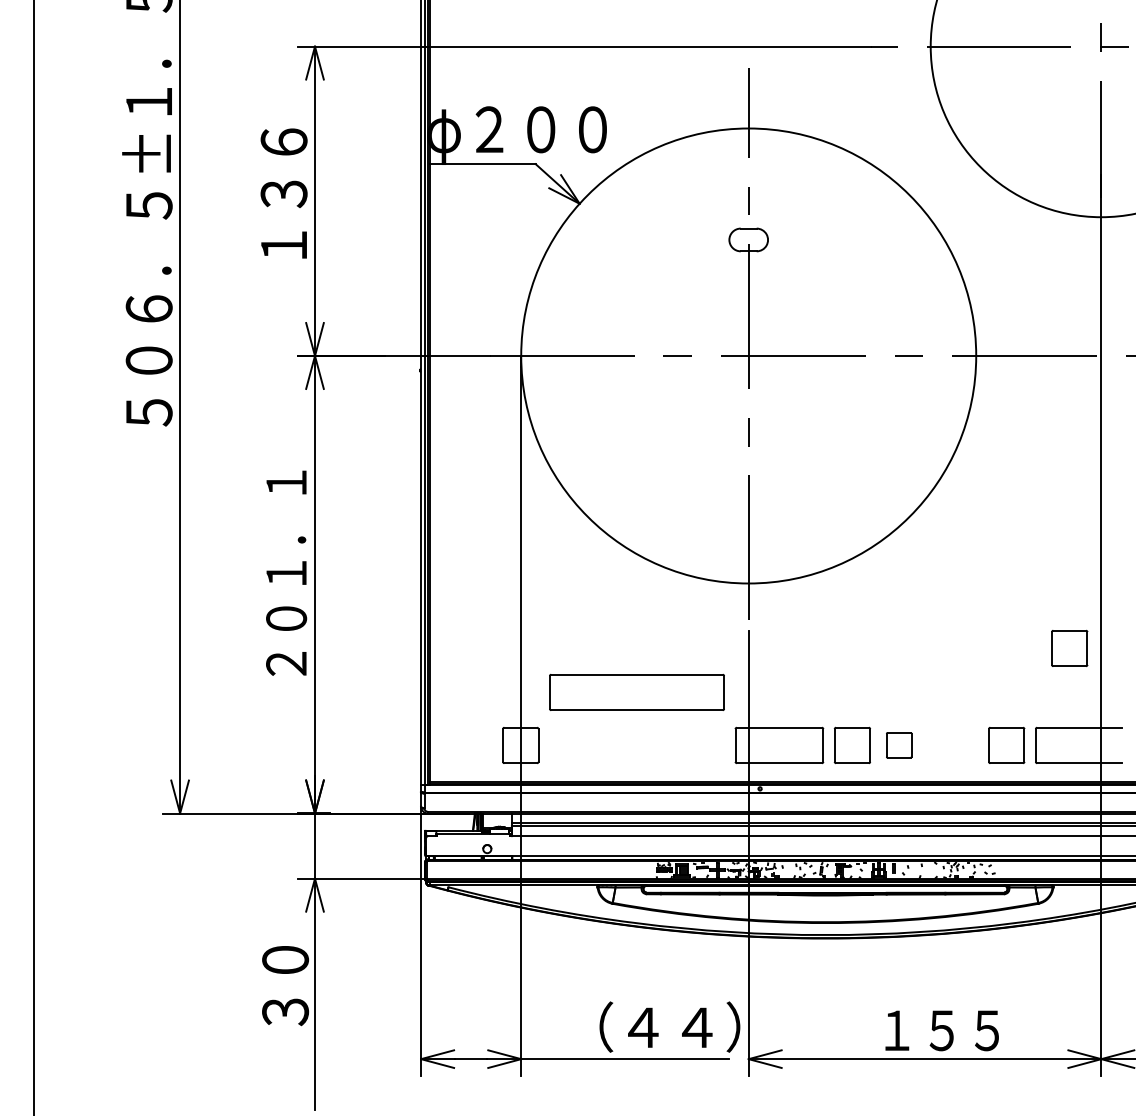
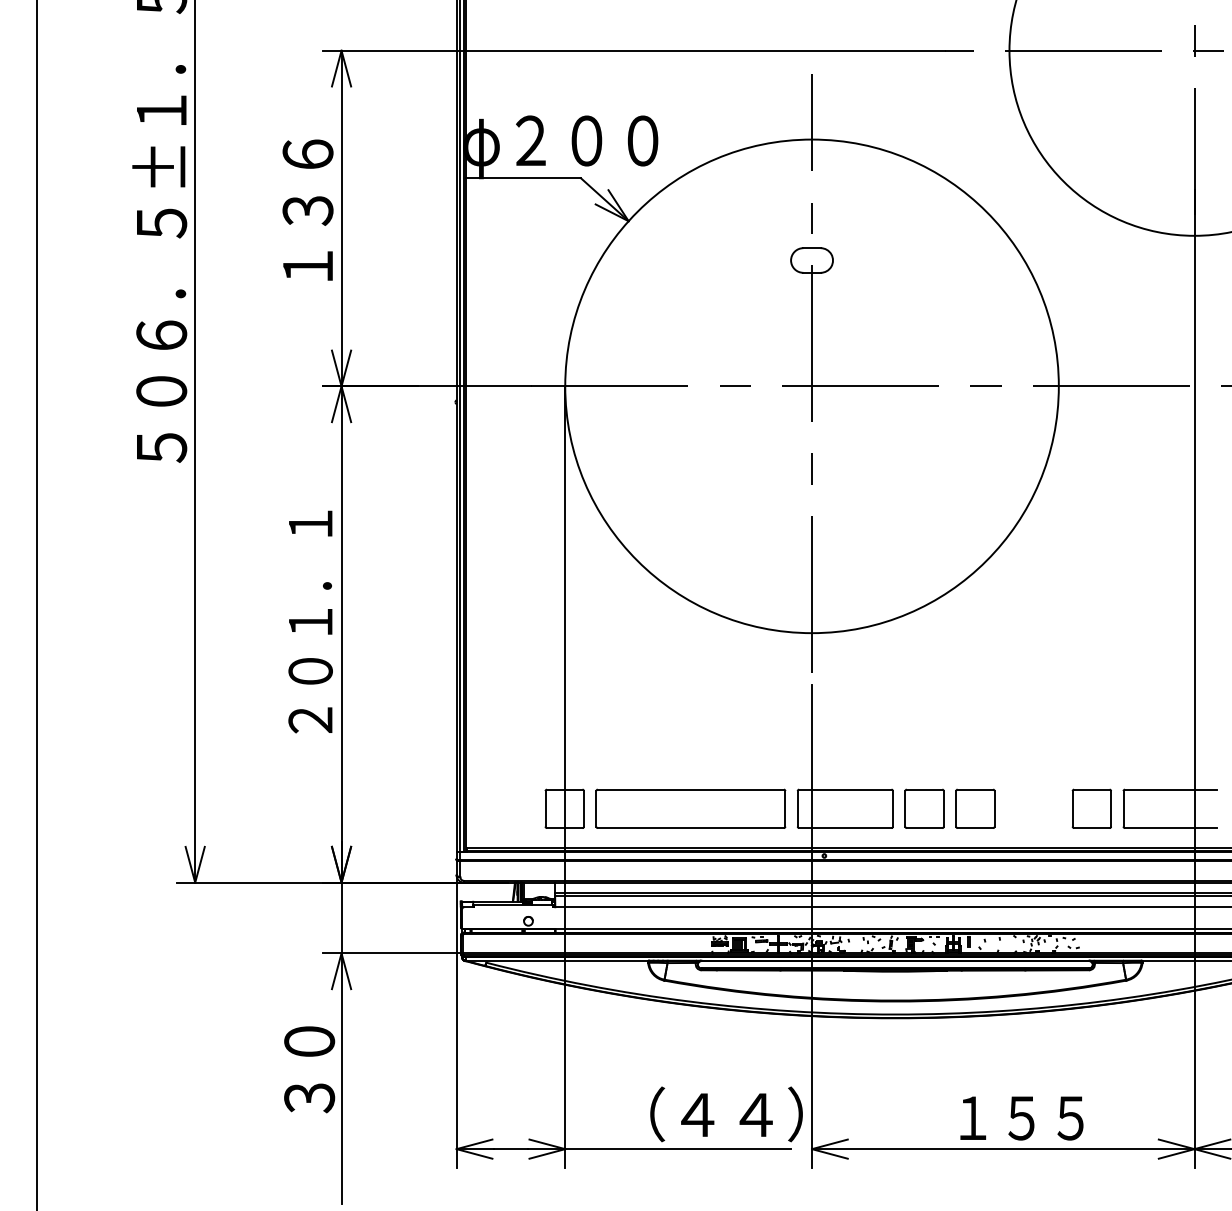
part: (1069, 647) -> (1160, 702), removed
part: (636, 692) -> (690, 808), moved
part: (898, 744) -> (974, 807), size x1.43

